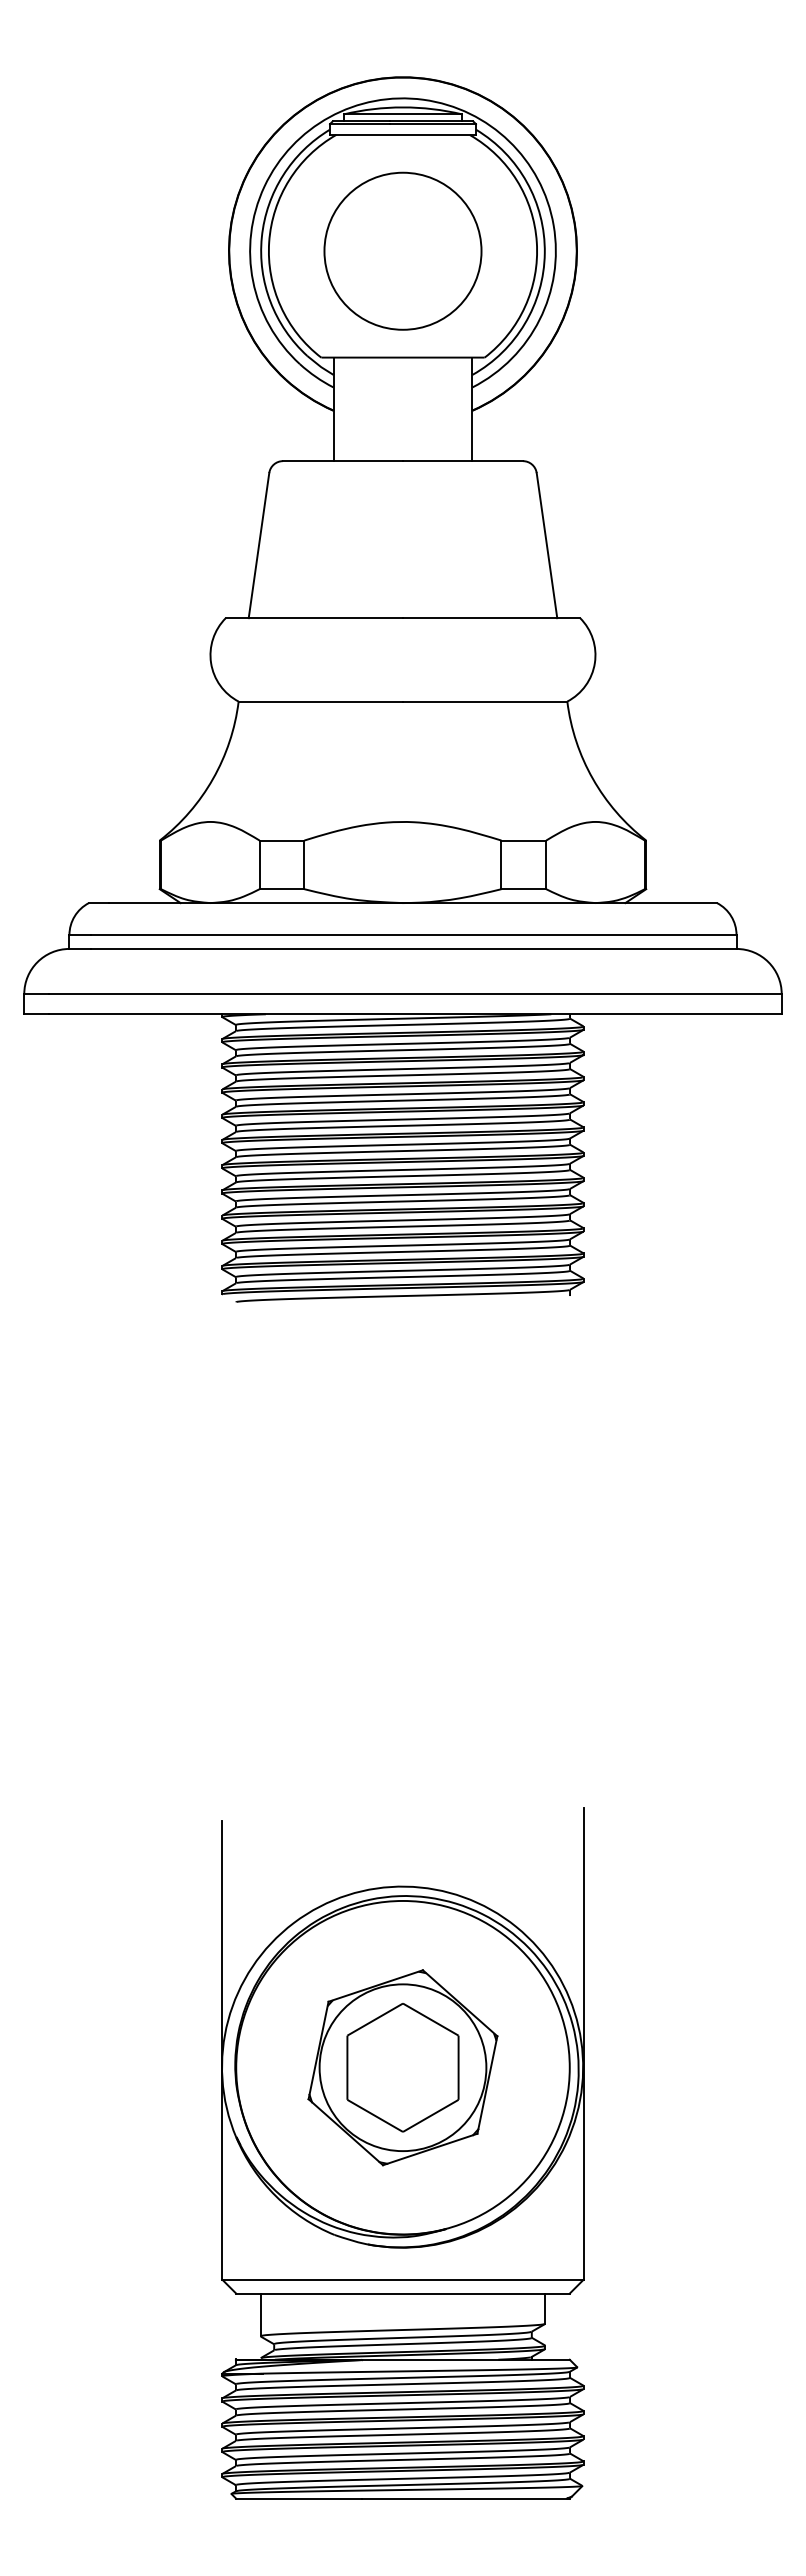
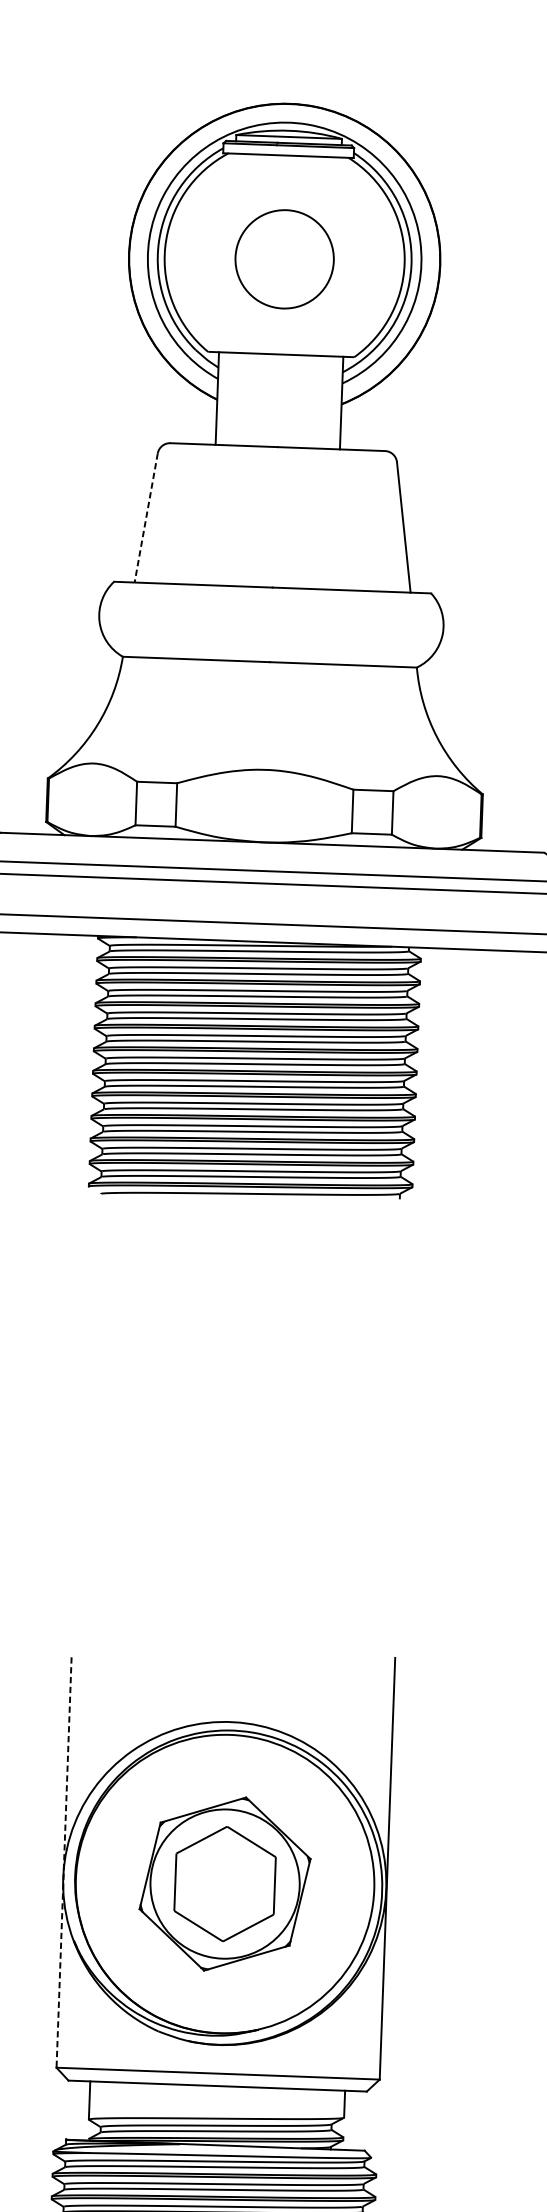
circle: (402, 250) -> (284, 258), size x0.7
line: (258, 546) -> (145, 518), solid -> dashed
line: (222, 2050) -> (64, 1862), solid -> dashed

